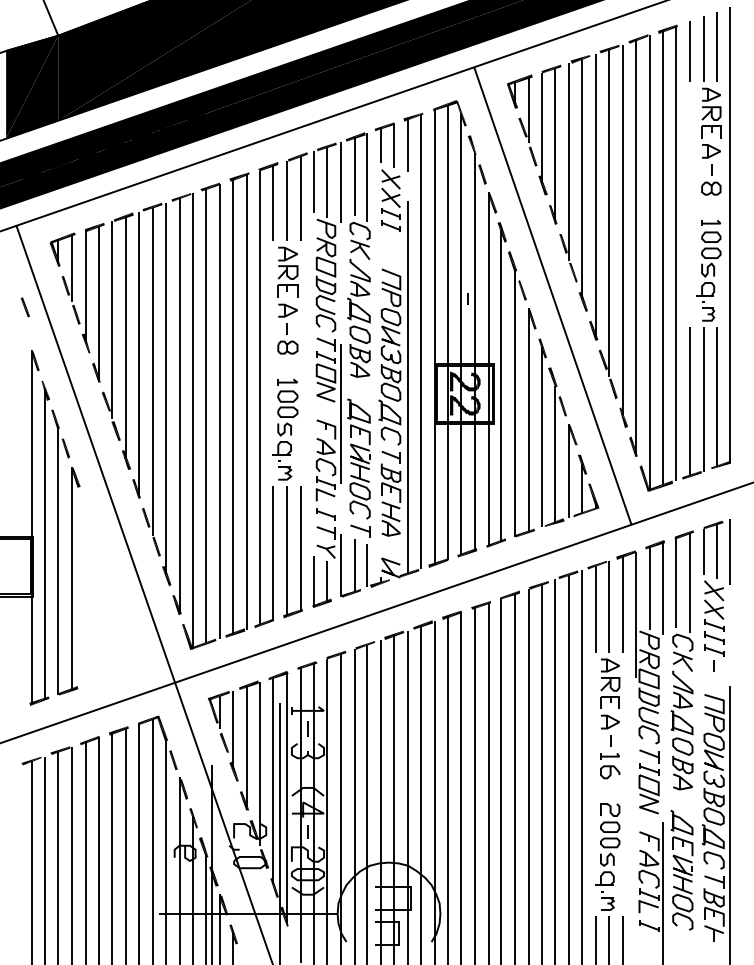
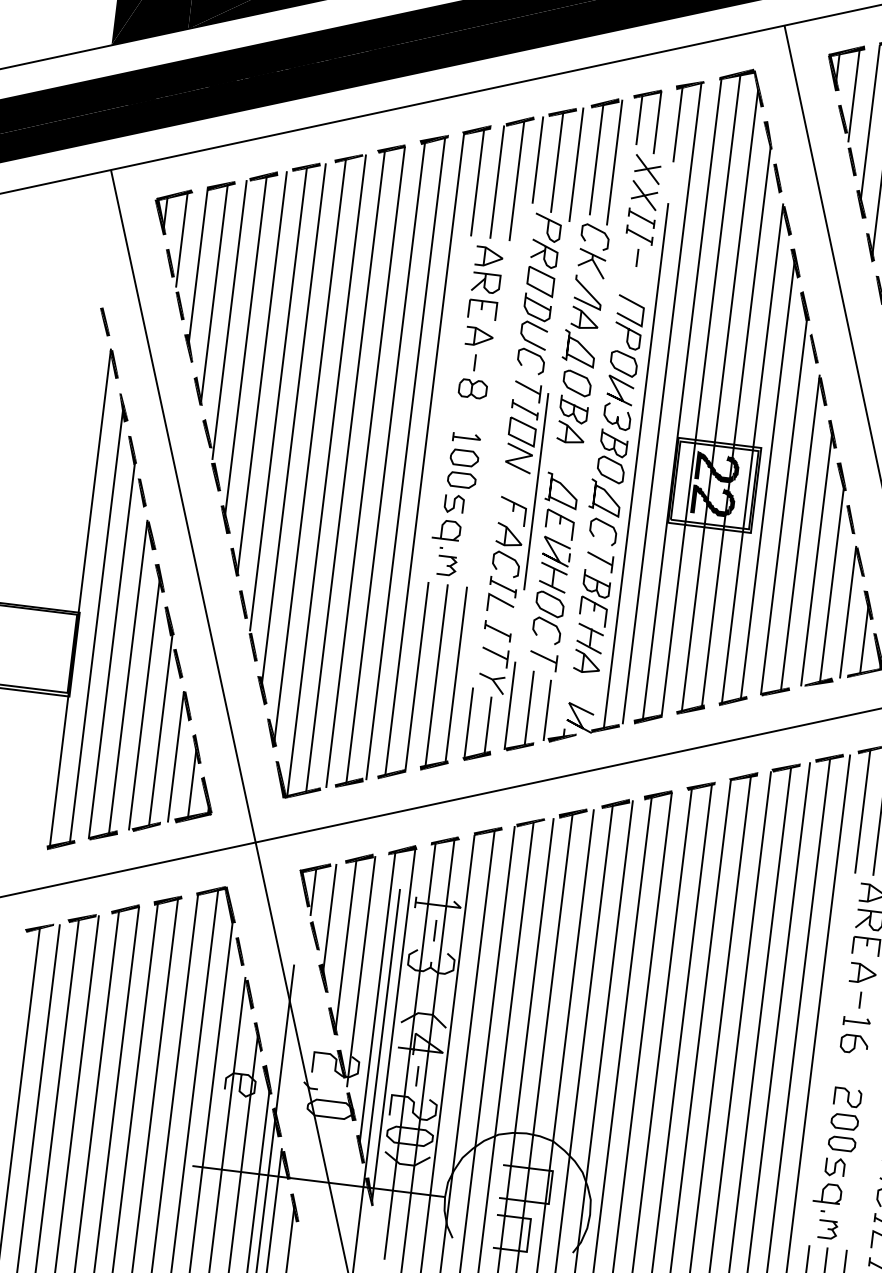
line: (467, 298) -> (636, 256), moved
line: (24, 307) -> (103, 322), moved
part: (111, 590) -> (181, 701), added

